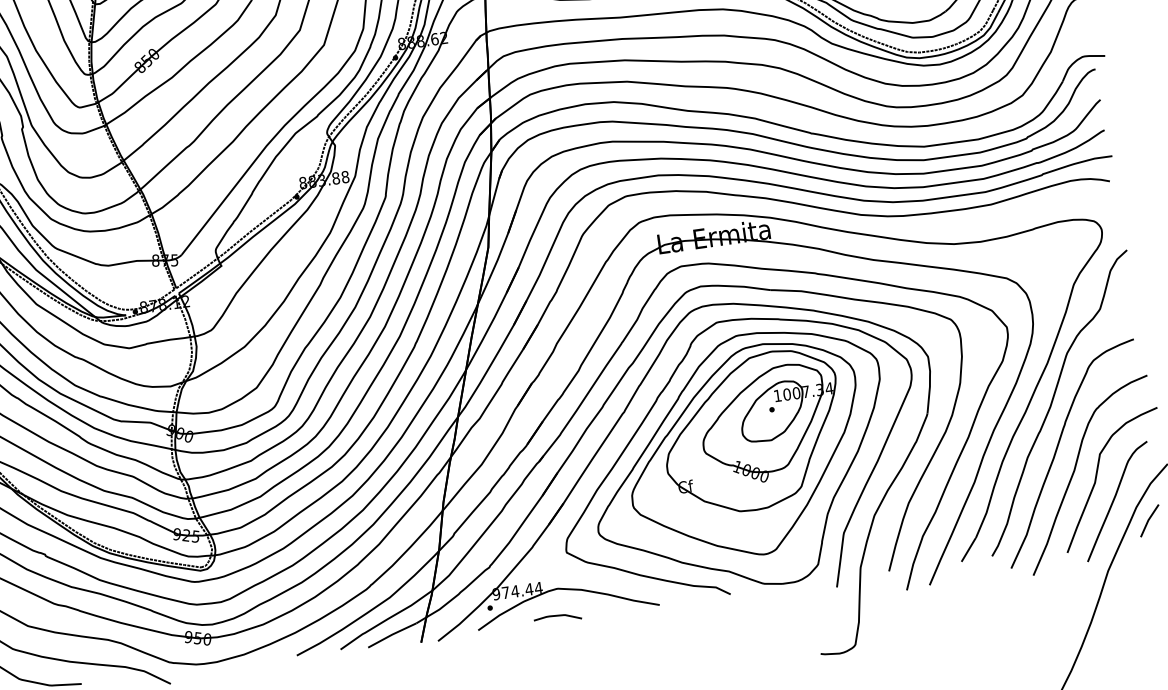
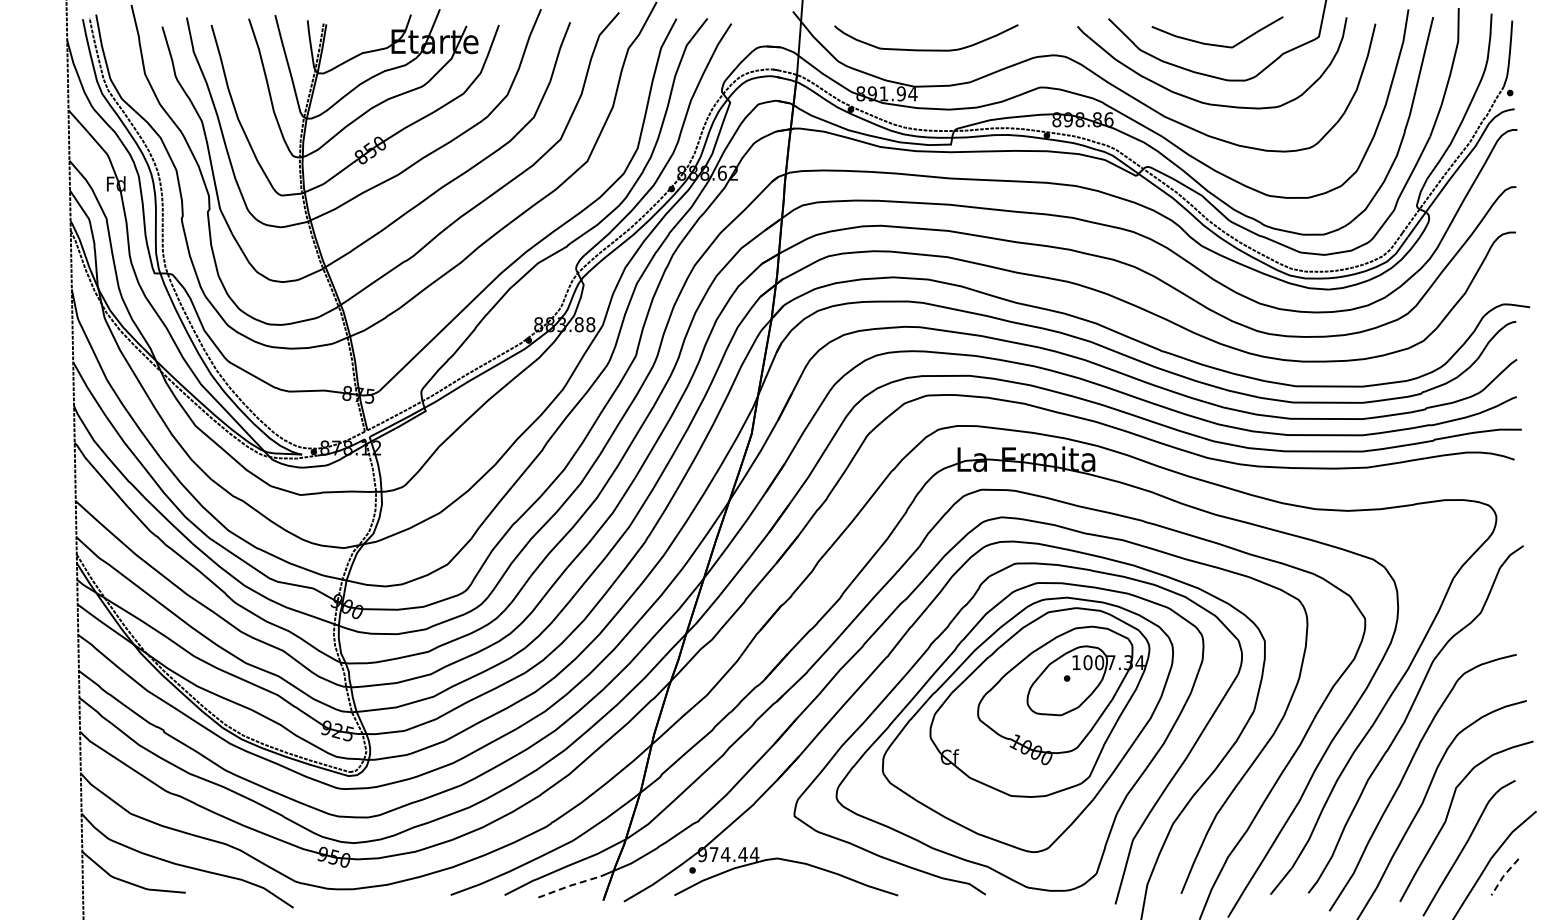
line: (1148, 520) -> (1503, 876), solid -> dashed
curve: (559, 616) -> (774, 892), removed
line: (392, 634) -> (569, 885), solid -> dashed

